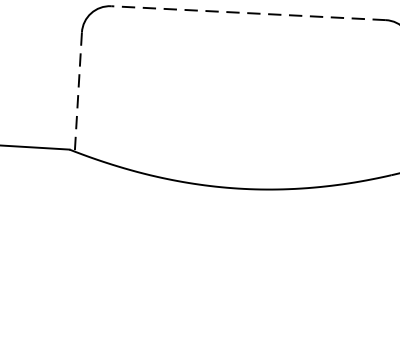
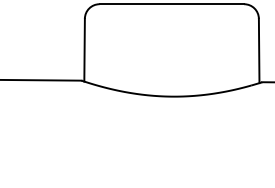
line: (247, 13) -> (171, 4), dashed -> solid
line: (78, 92) -> (84, 50), dashed -> solid

